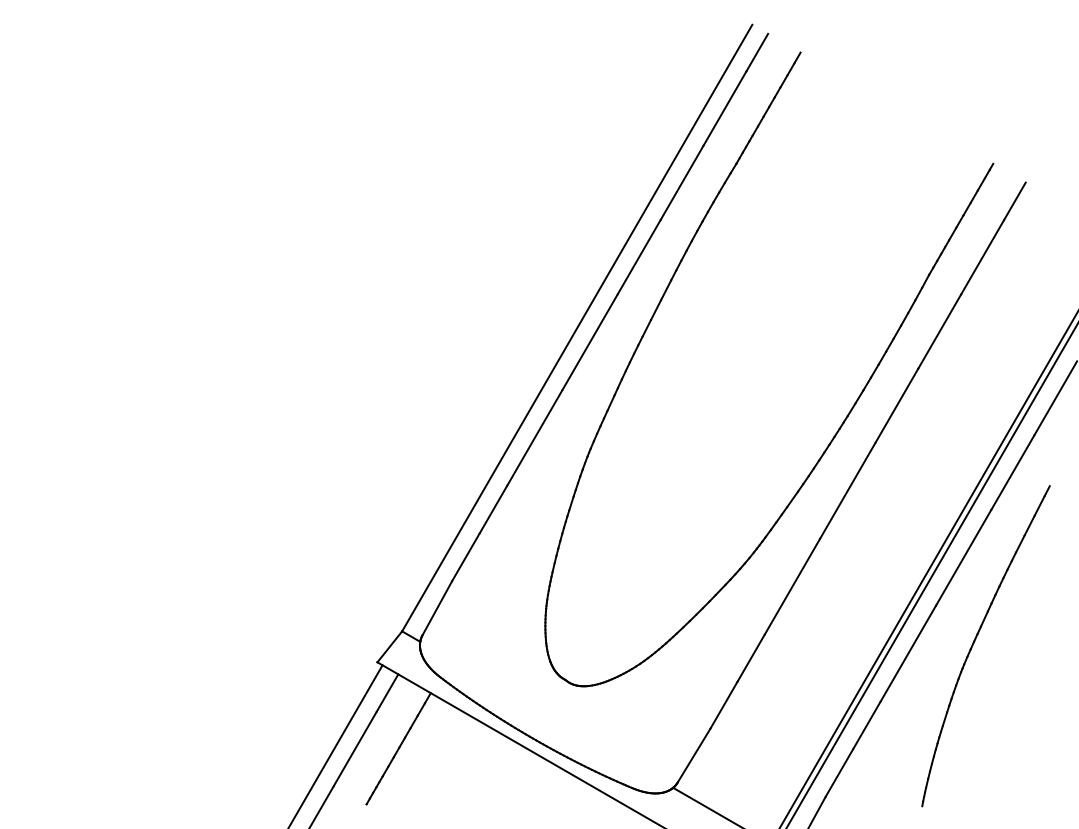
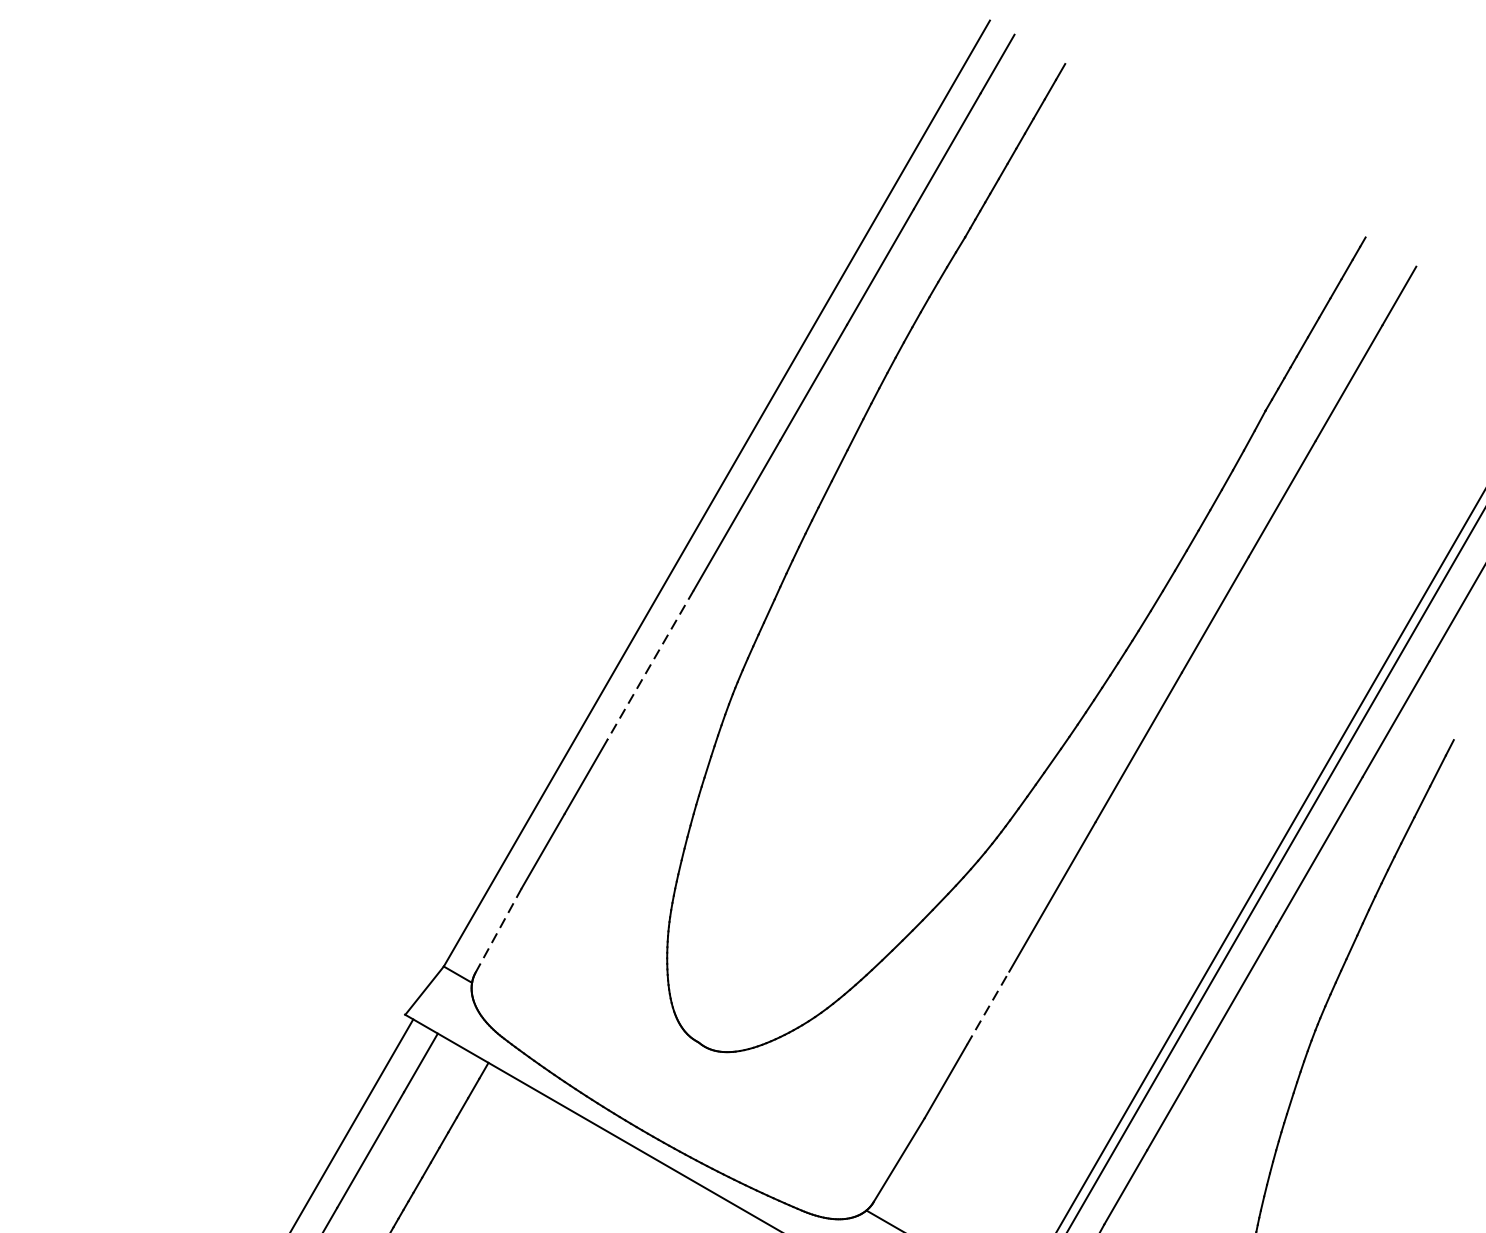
line: (534, 438) -> (650, 665), solid -> dashed
line: (437, 608) -> (498, 930), solid -> dashed
line: (751, 657) -> (988, 1007), solid -> dashed

